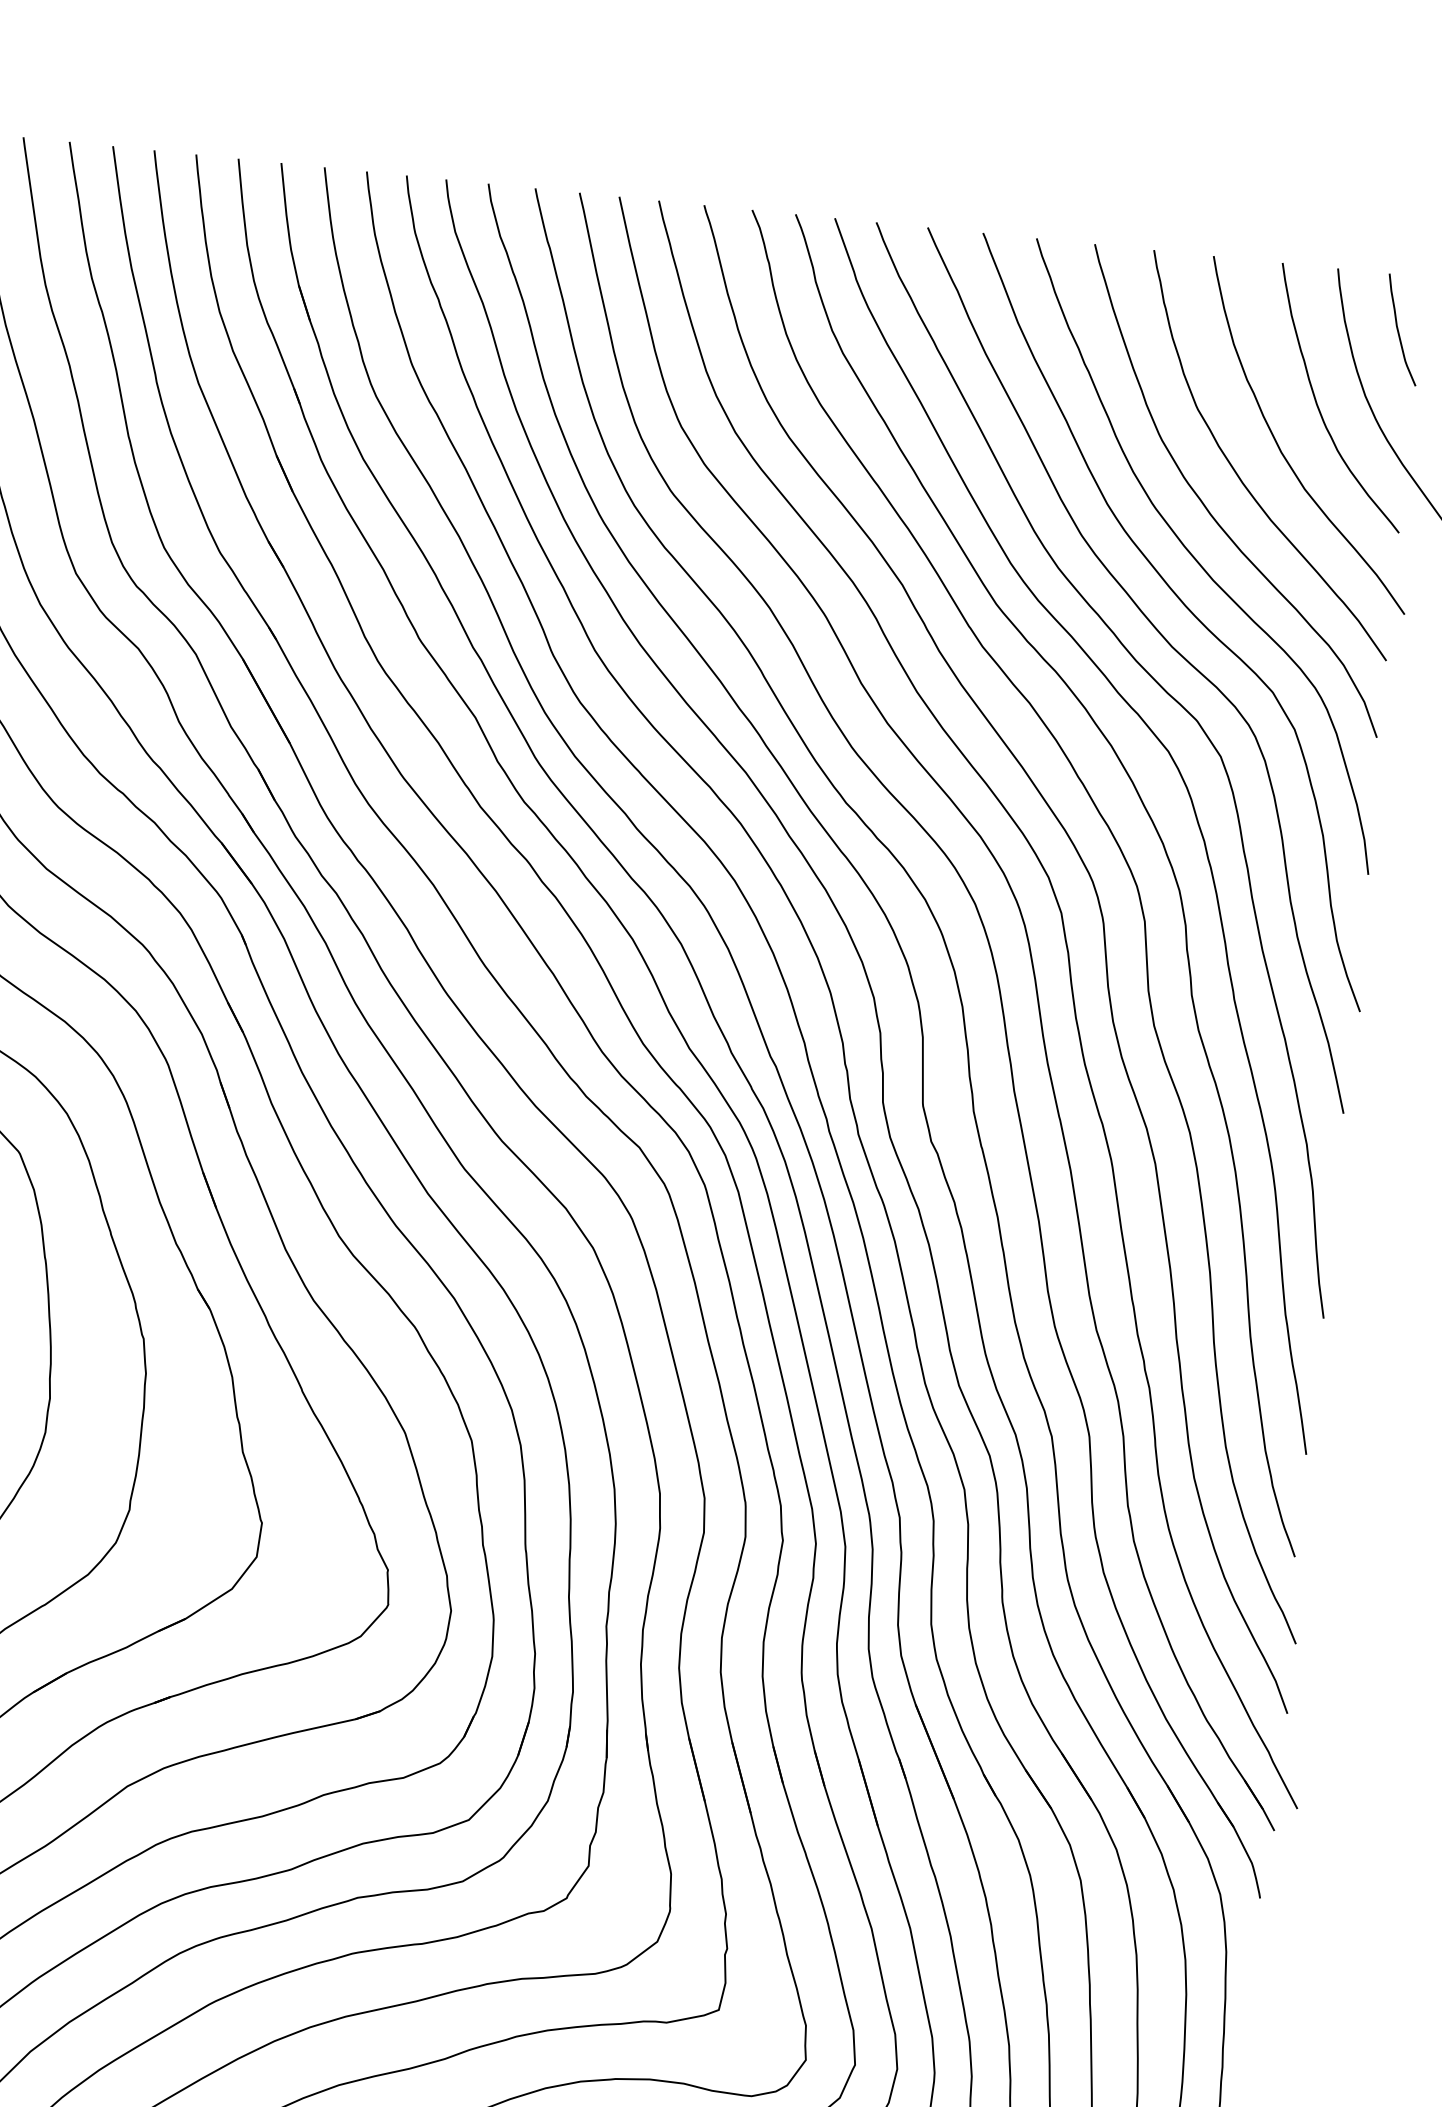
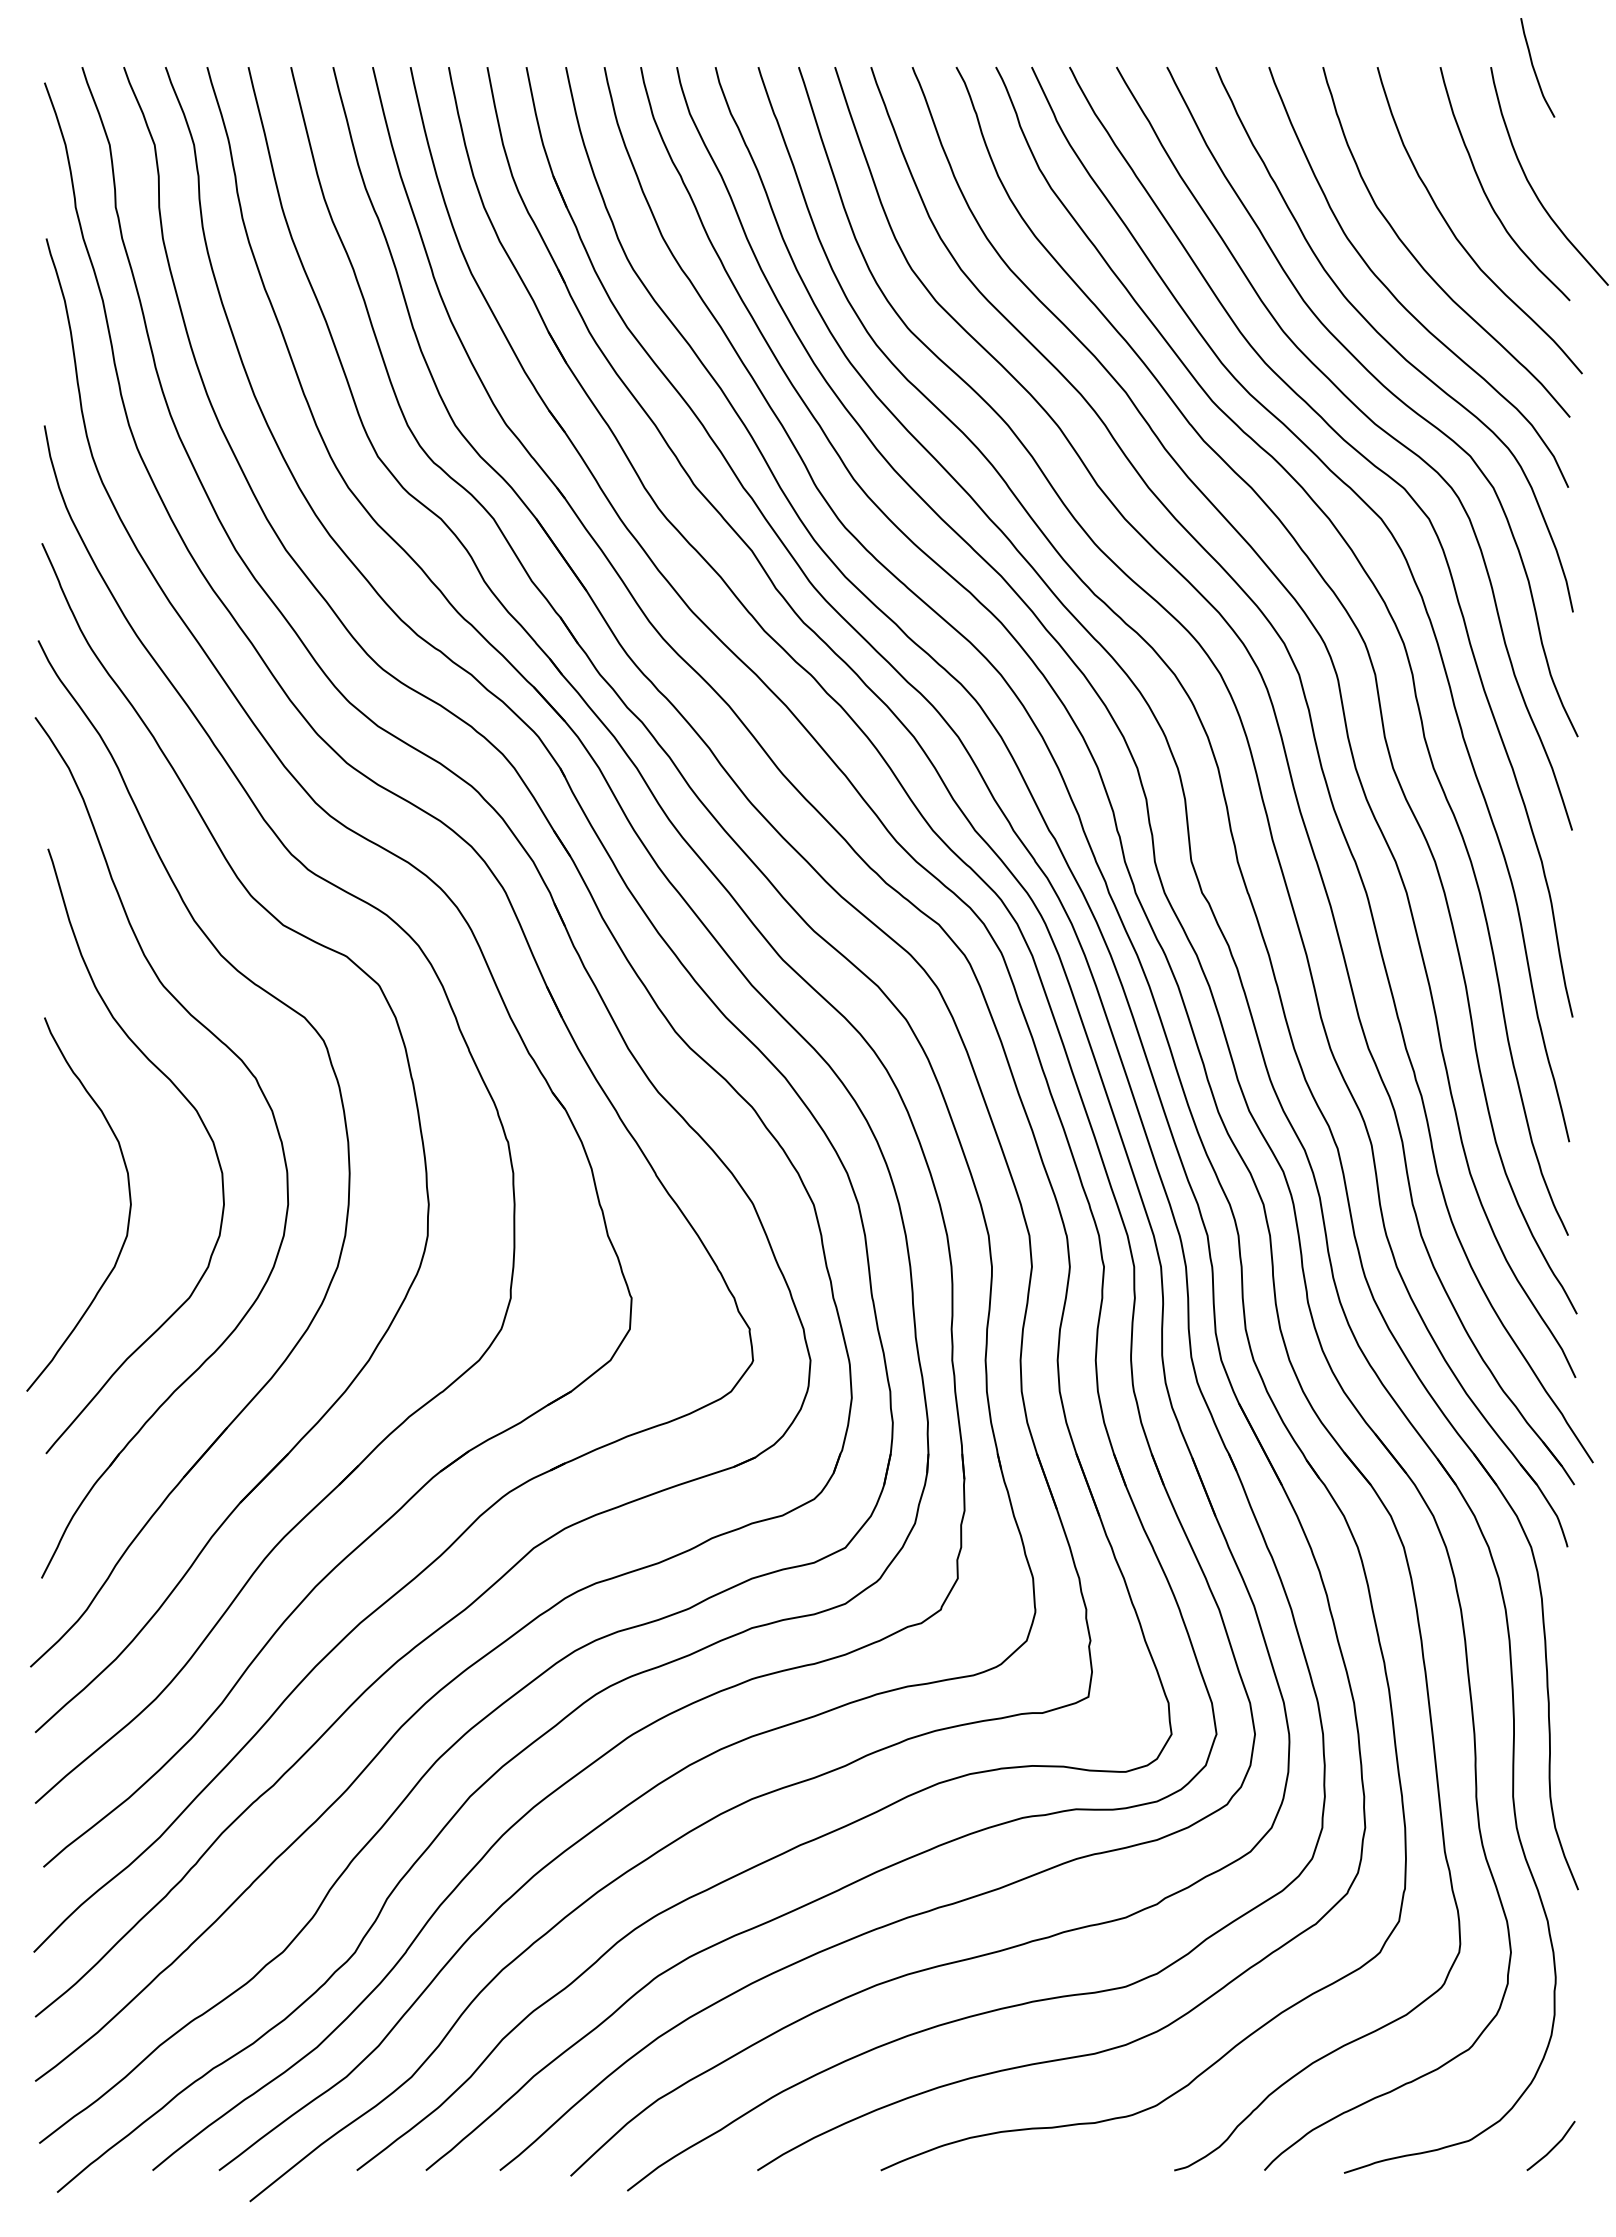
curve: (1398, 329) -> (1534, 67), moved

